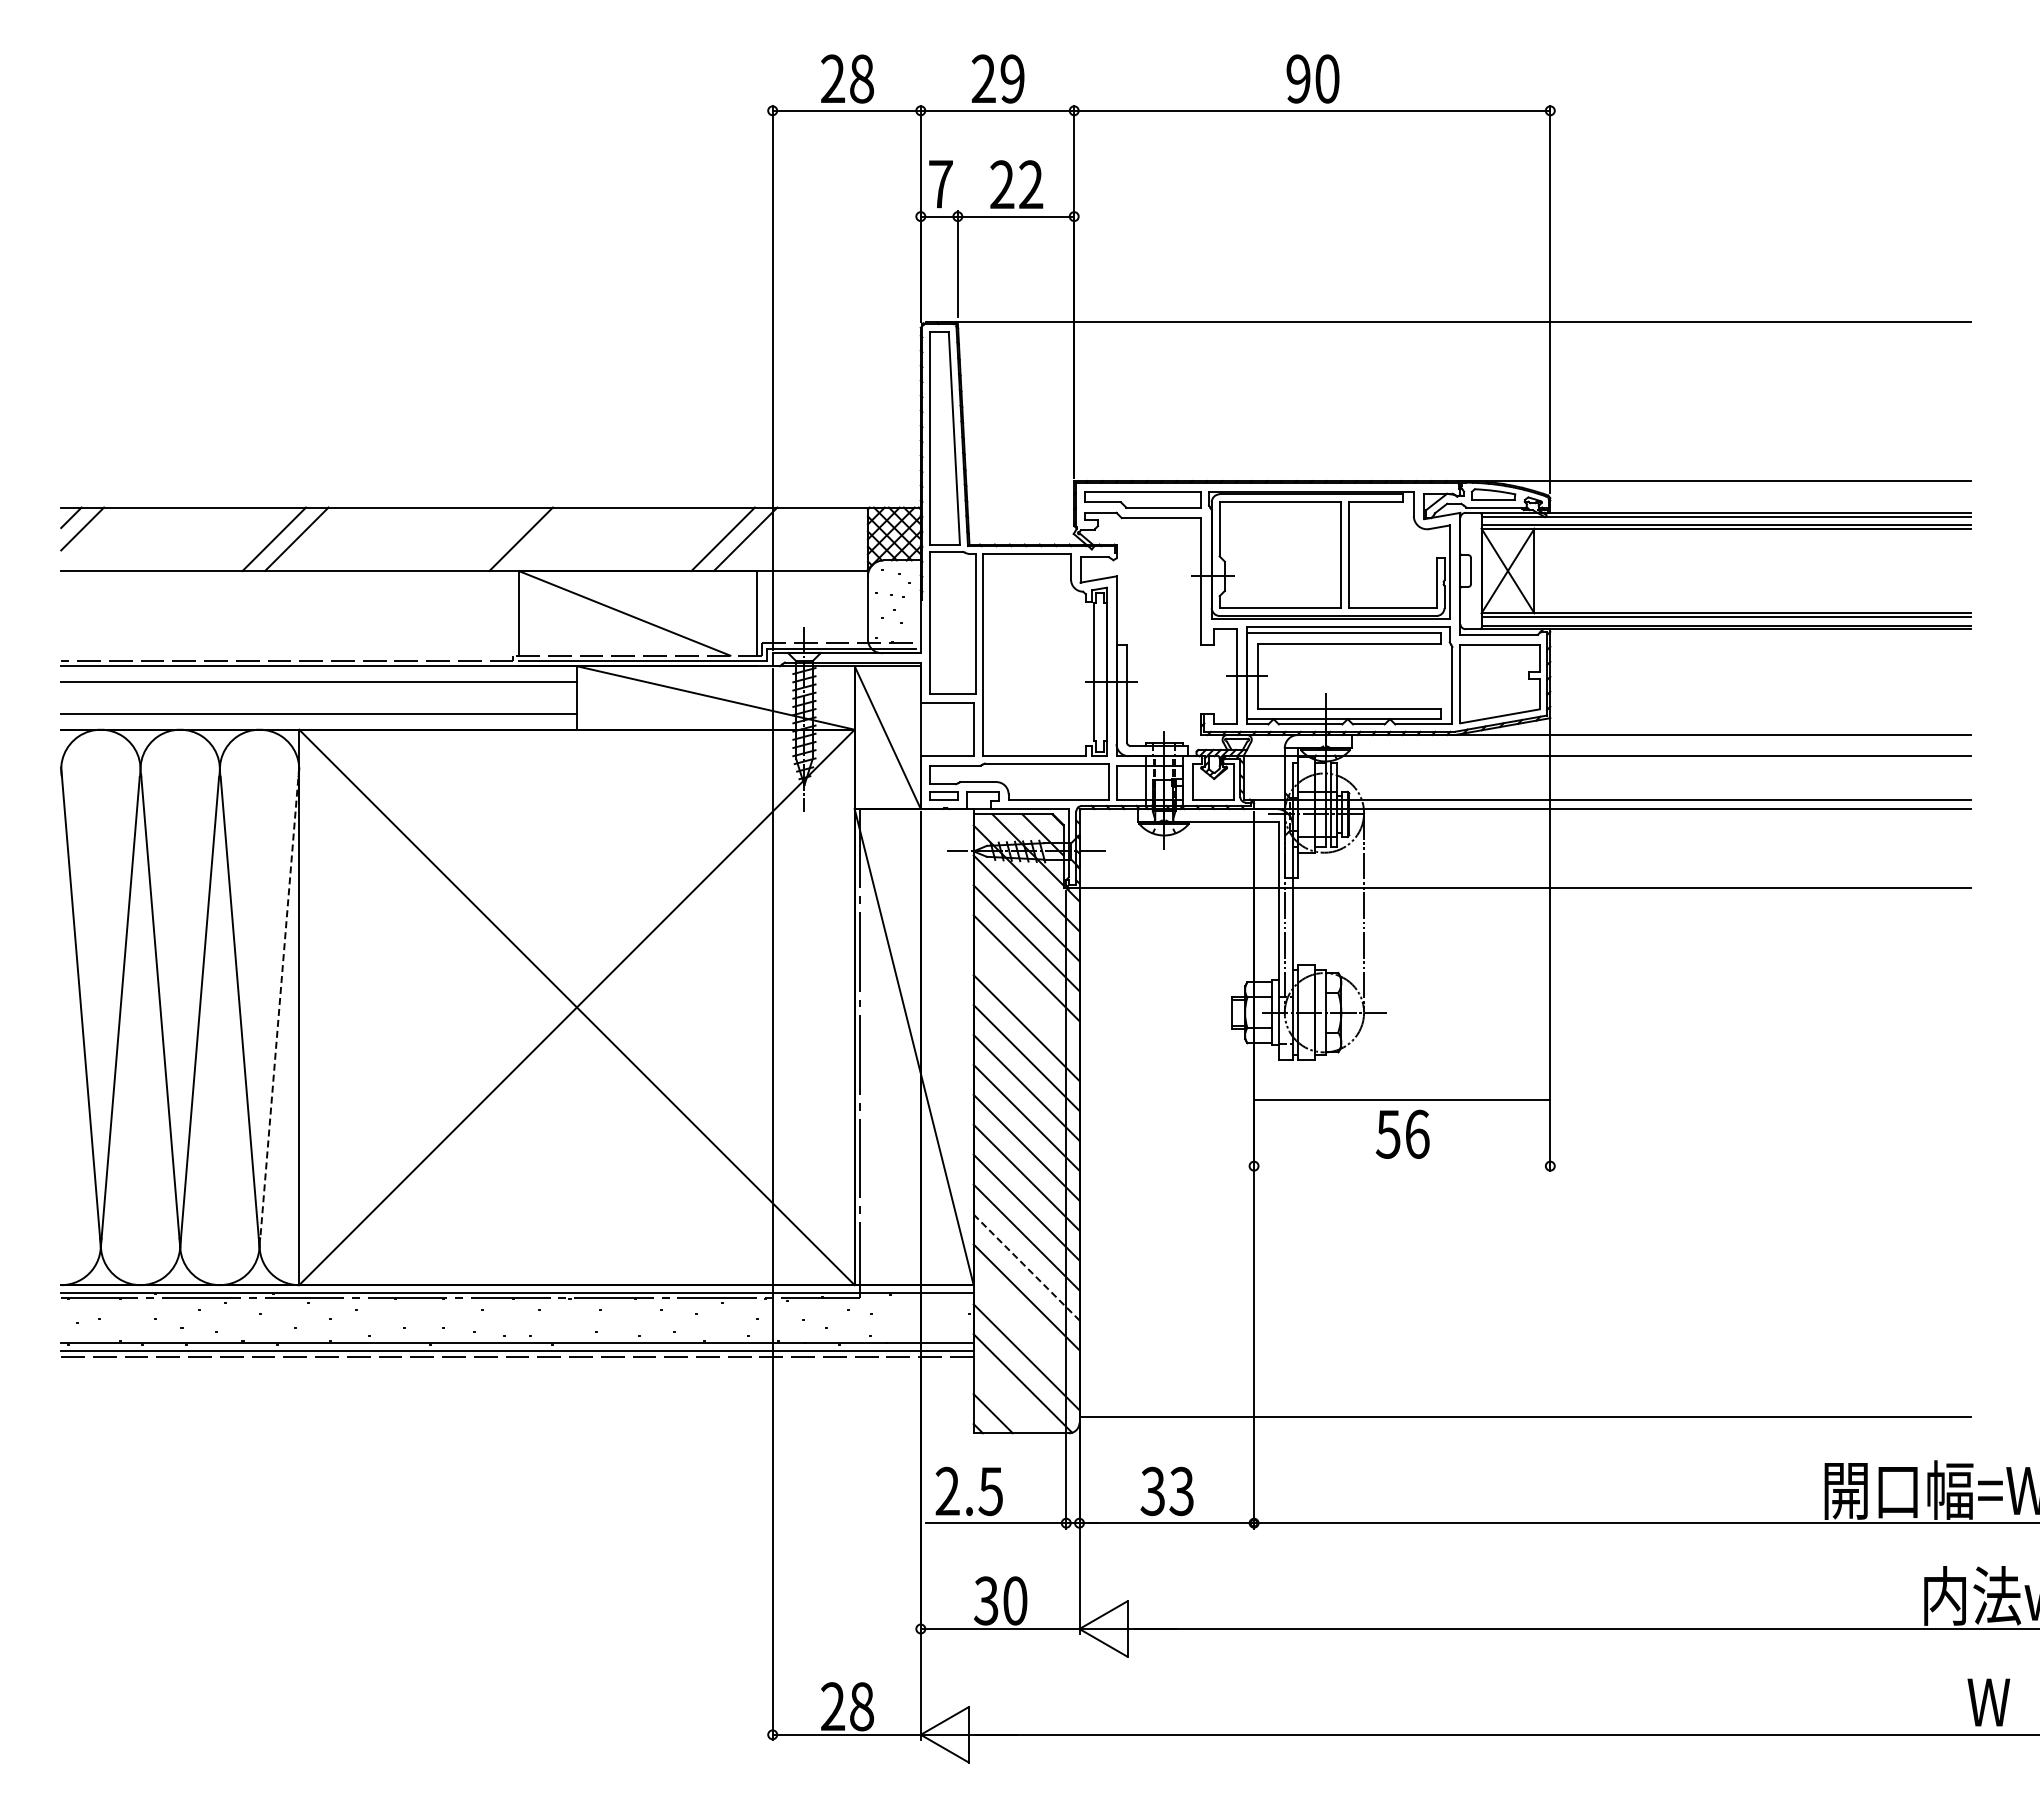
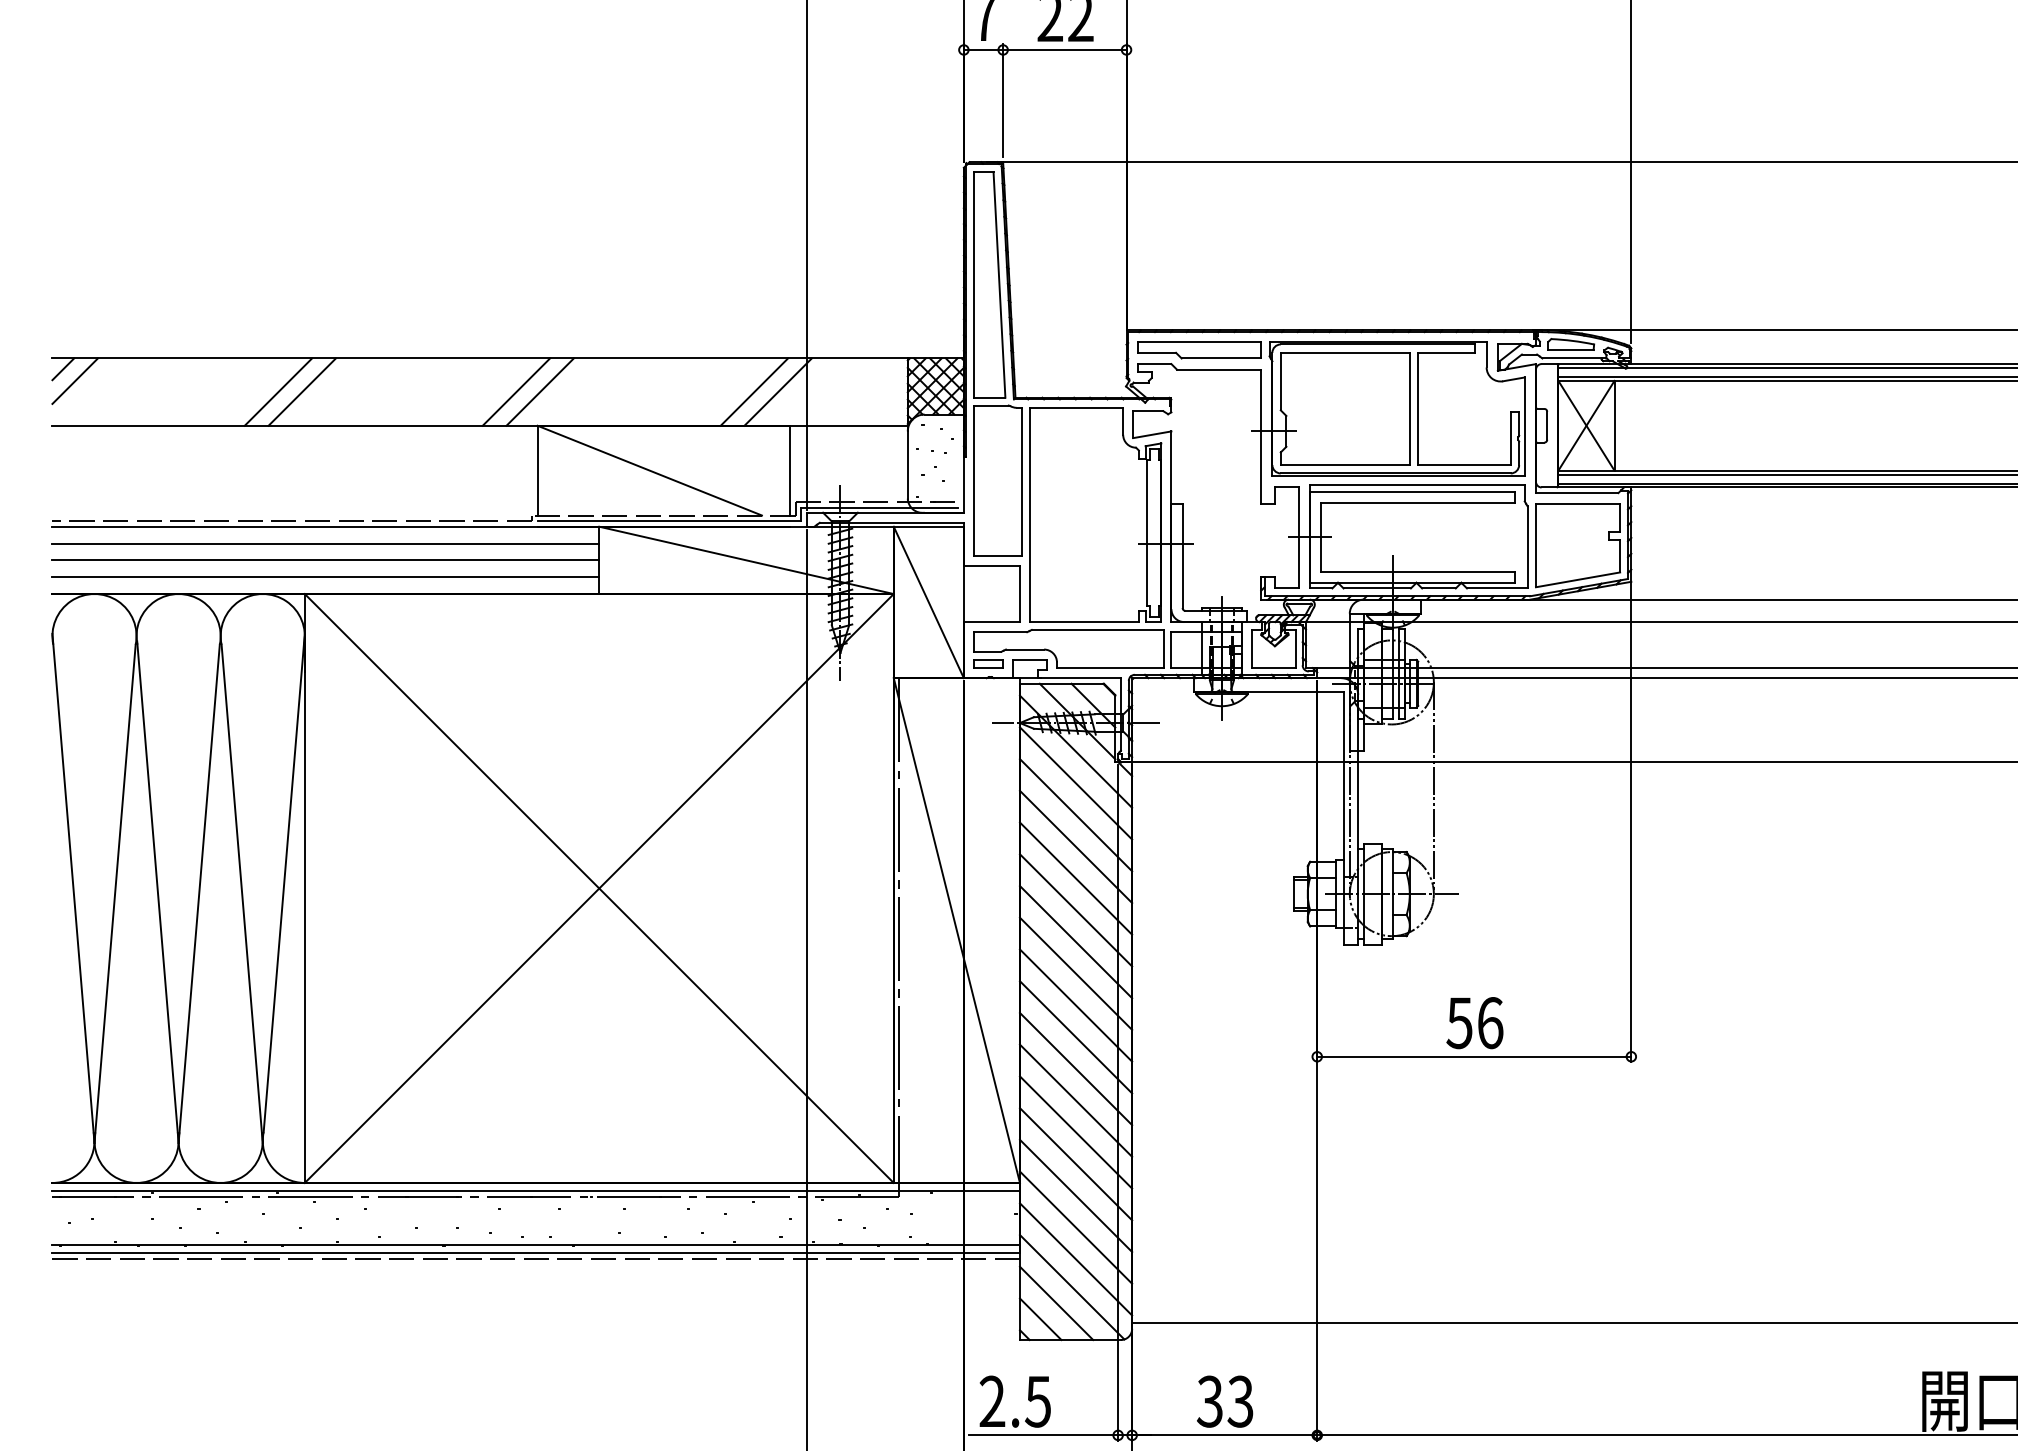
line: (498, 539) -> (516, 392), added
line: (318, 697) -> (325, 559), added
line: (1026, 998) -> (1075, 879), added
line: (279, 1002) -> (283, 883), dashed -> solid
line: (1402, 1100) -> (1474, 1057), moved
line: (1026, 1267) -> (1075, 1164), dashed -> solid
line: (1026, 1327) -> (1075, 1227), added
line: (1007, 1398) -> (1055, 1303), added

